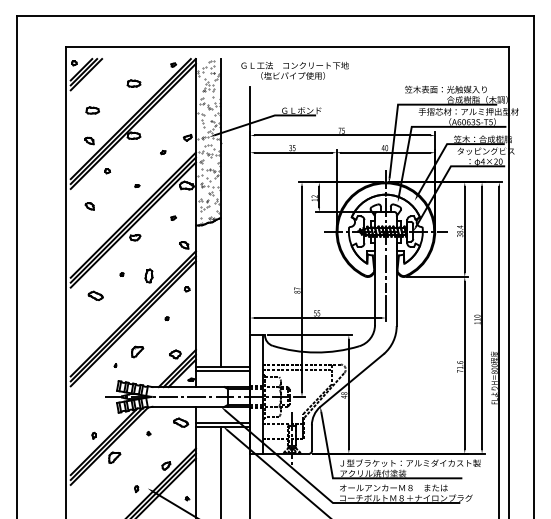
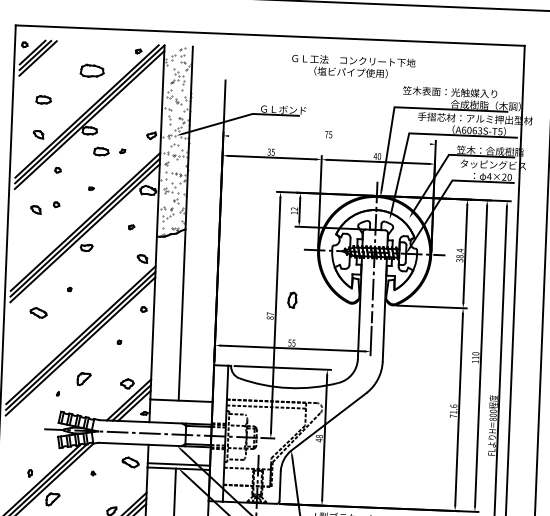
text: (294, 70) -> (352, 66), moved
part: (133, 83) -> (91, 70), size x1.6
line: (342, 135) -> (329, 140), removed
part: (144, 153) -> (101, 151), added
part: (107, 201) -> (56, 205), added
part: (148, 275) -> (291, 299), moved
line: (222, 371) -> (180, 405), removed

